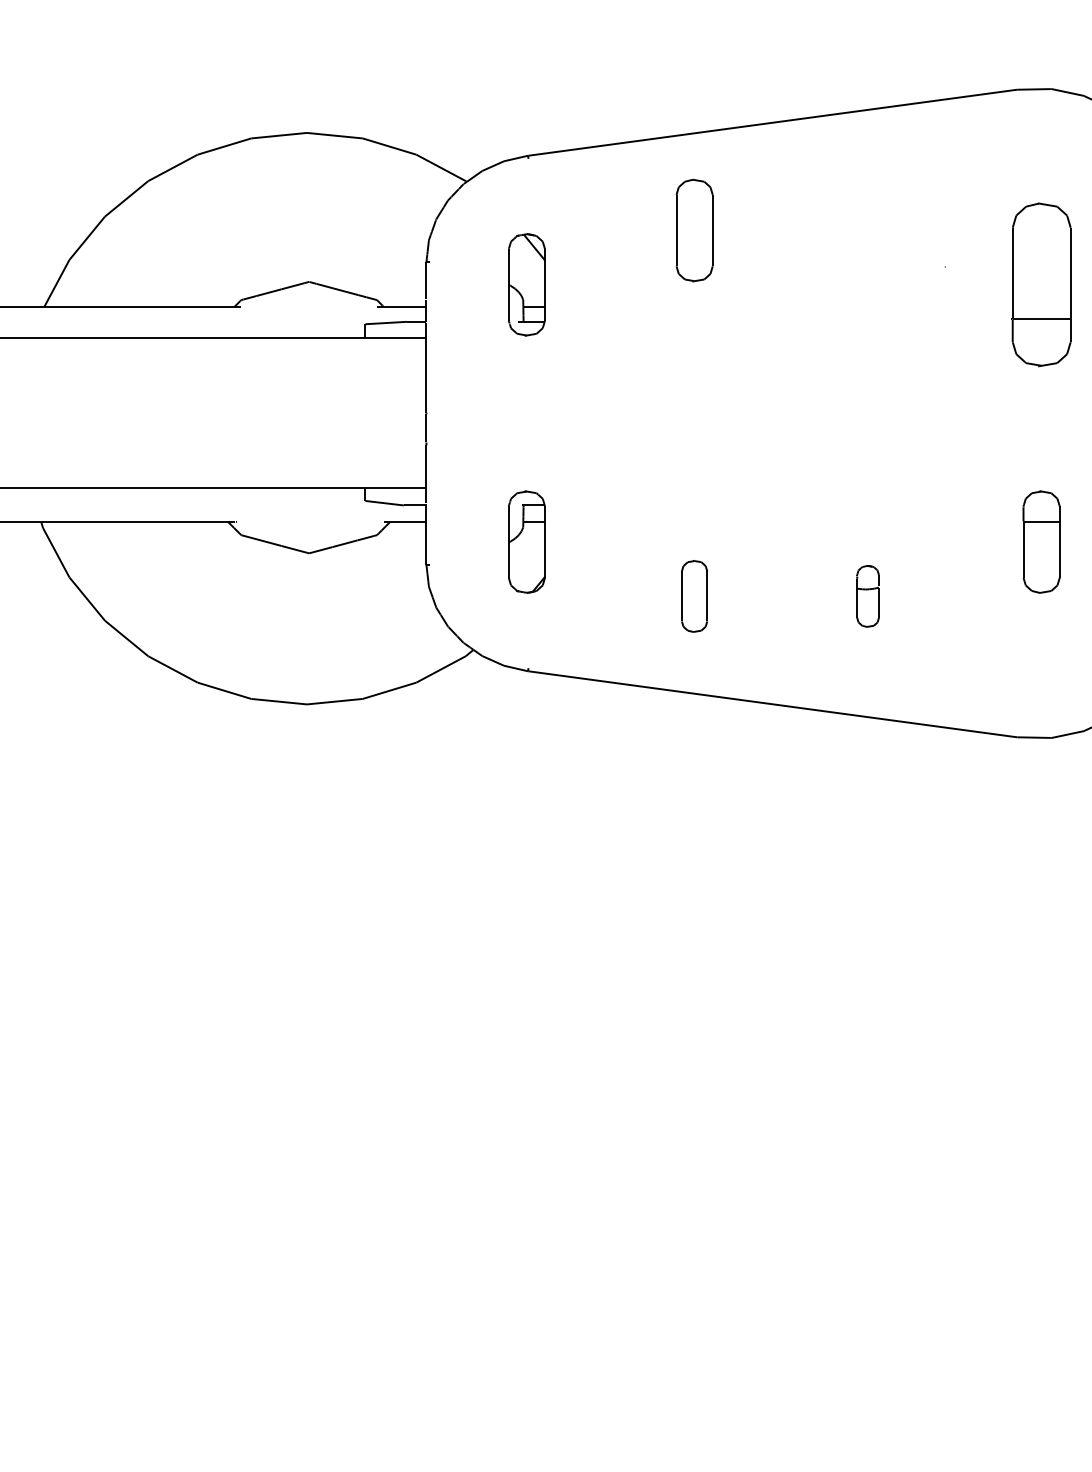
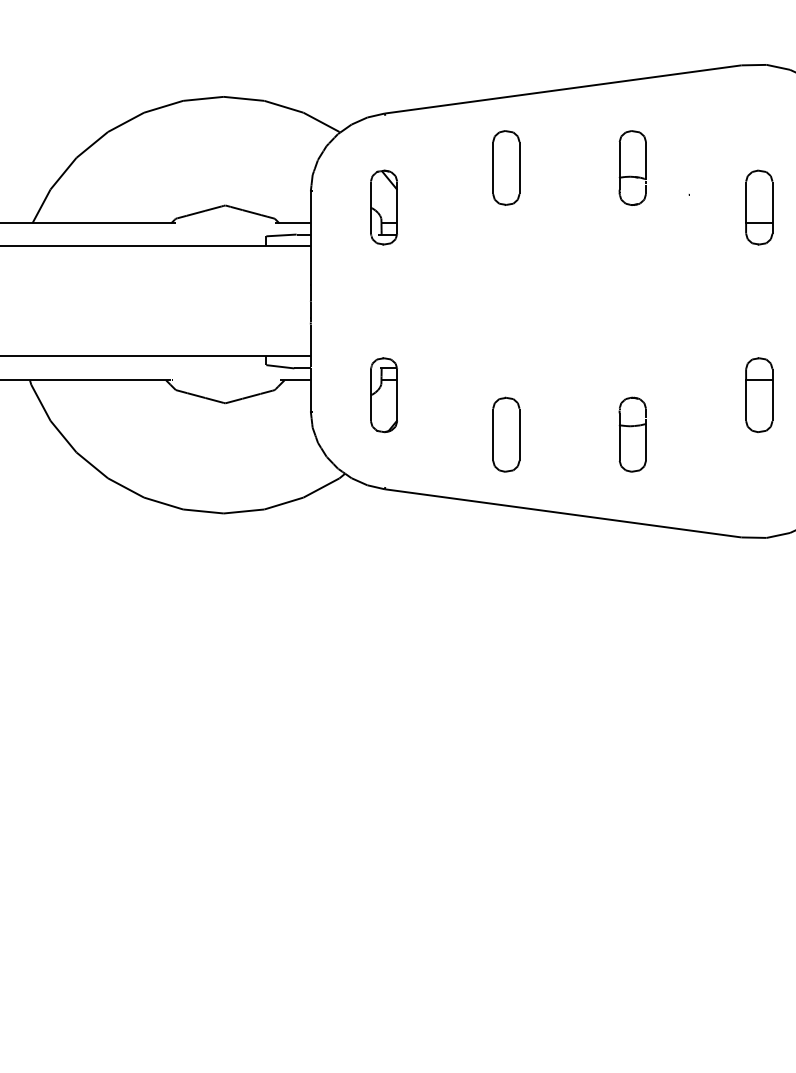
part: (867, 230) -> (632, 167), added
part: (1041, 284) -> (759, 207), size x0.62
part: (694, 596) -> (506, 434), size x1.43
part: (867, 596) -> (632, 434), size x1.67

